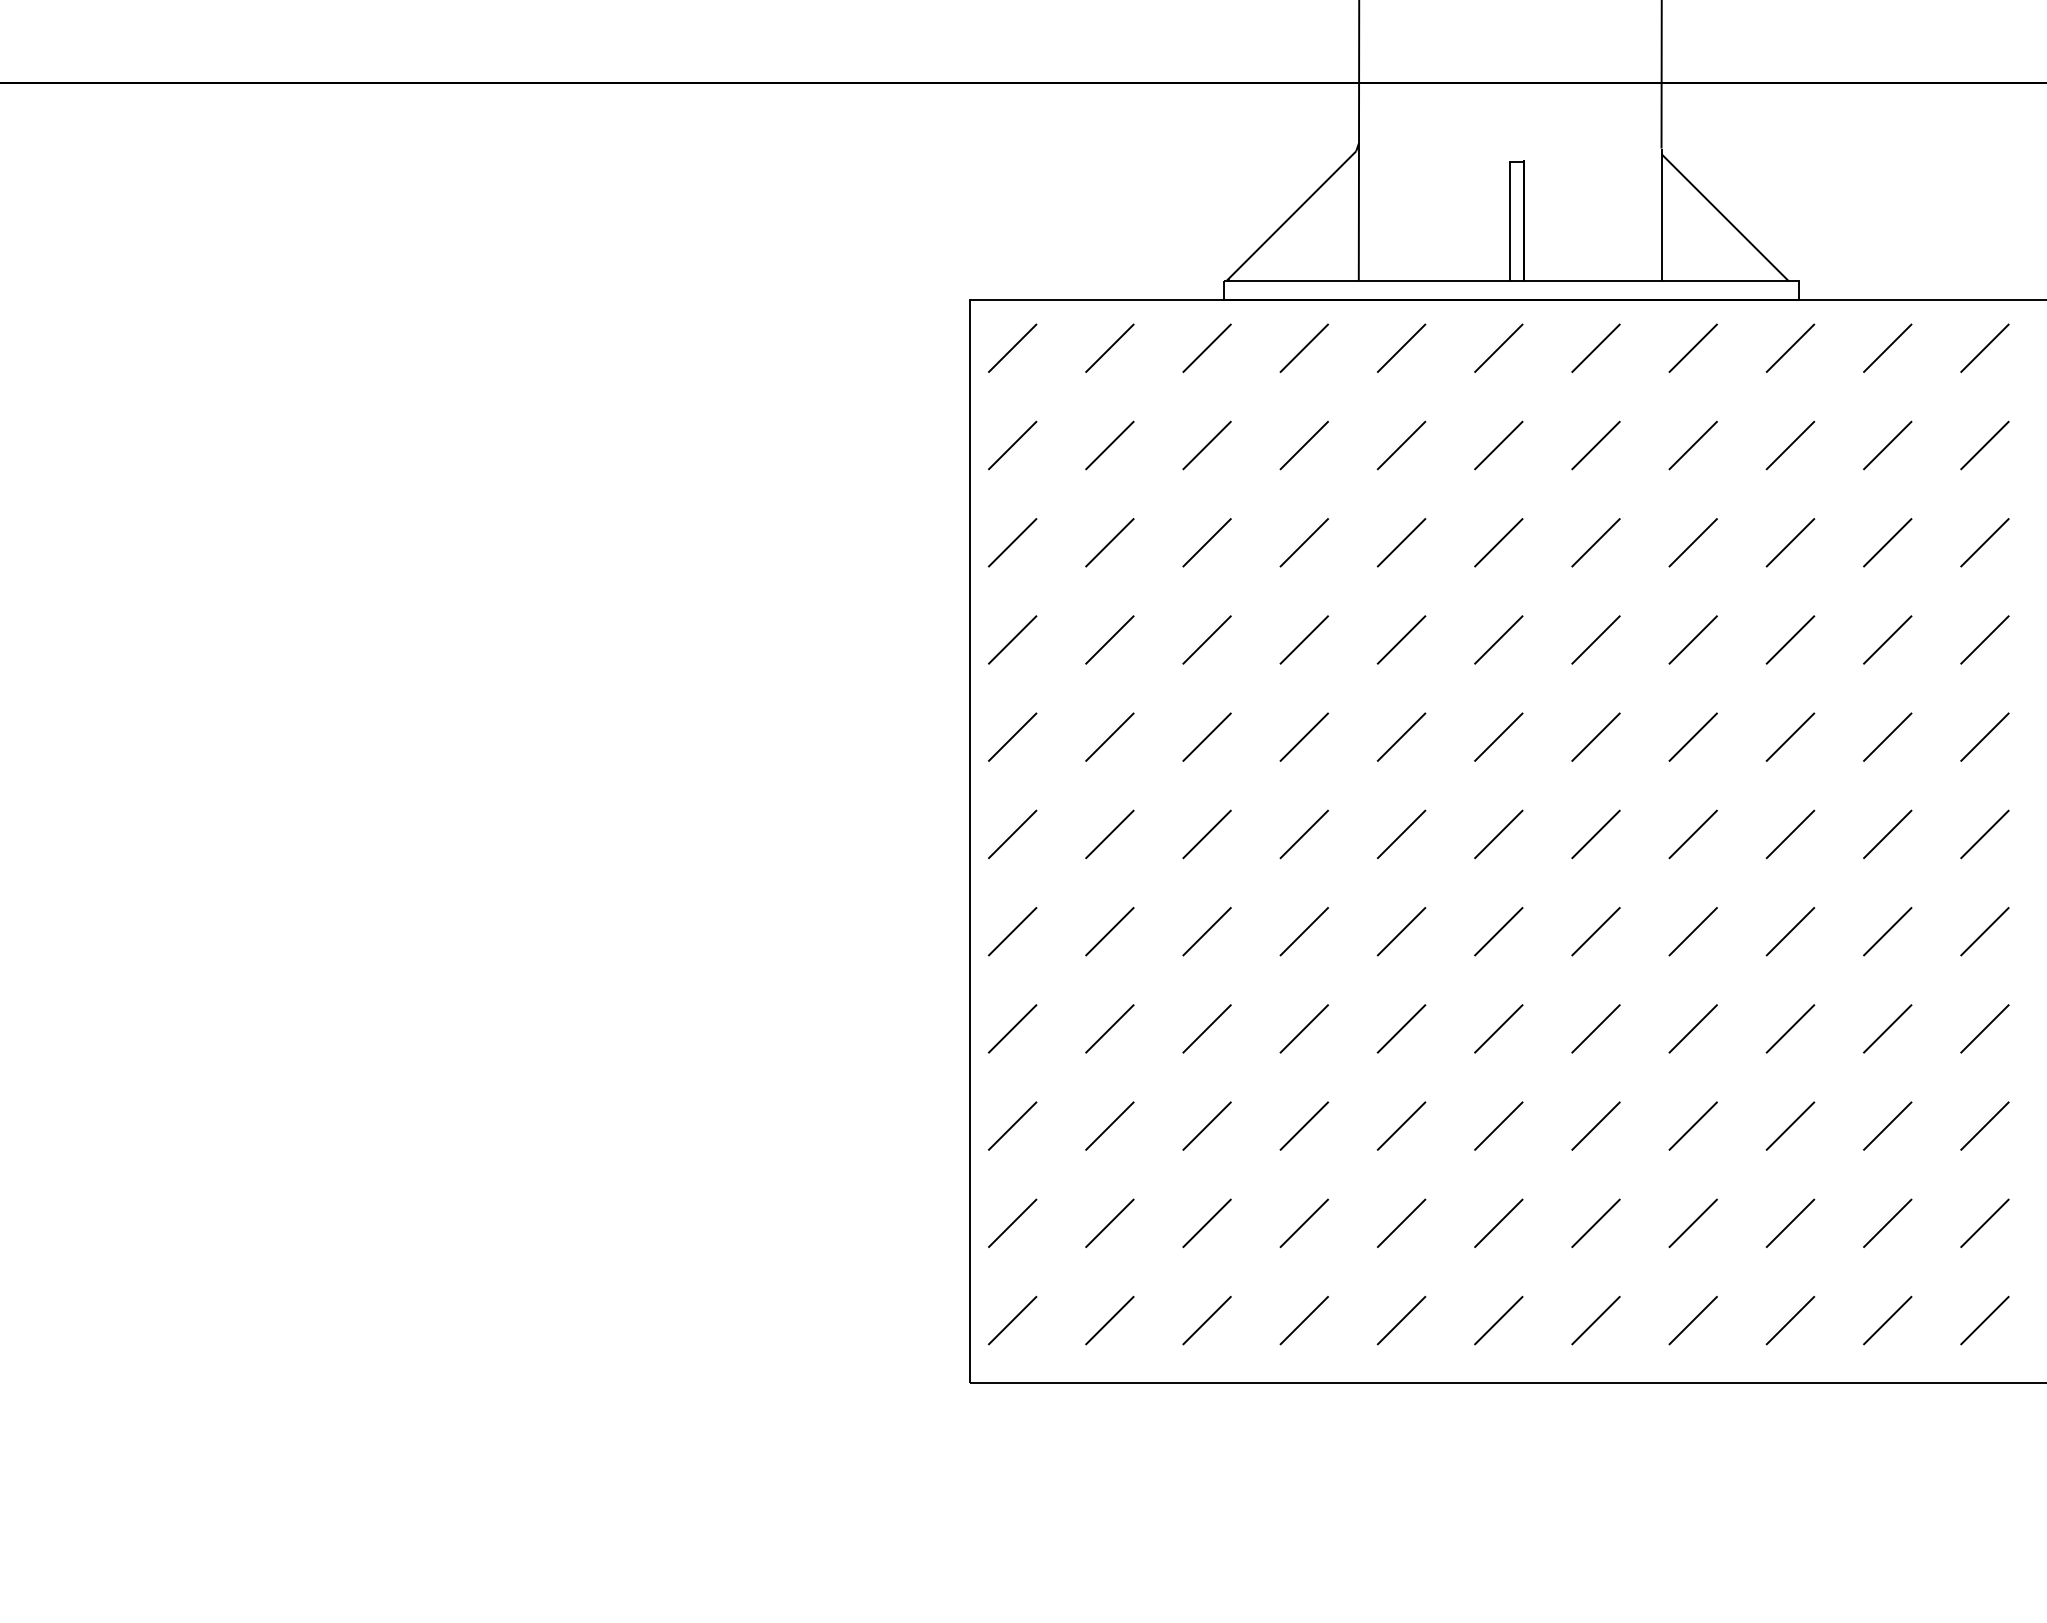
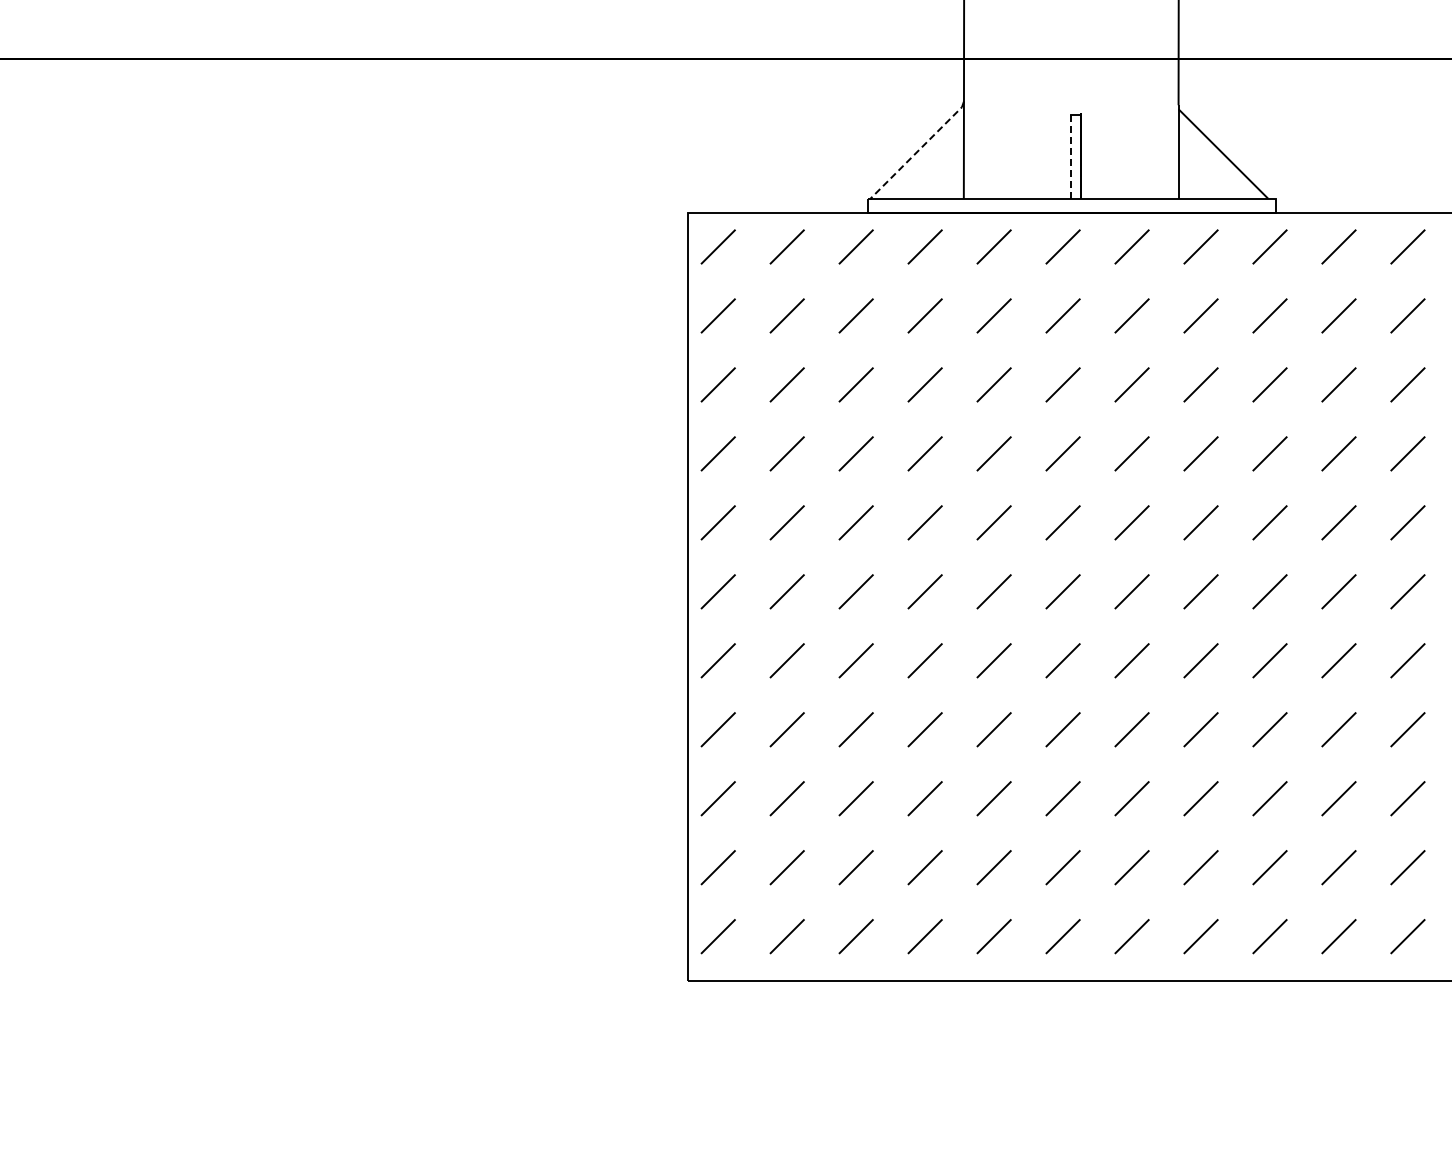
line: (1289, 219) -> (914, 155), solid -> dashed
line: (1510, 220) -> (1071, 156), solid -> dashed

